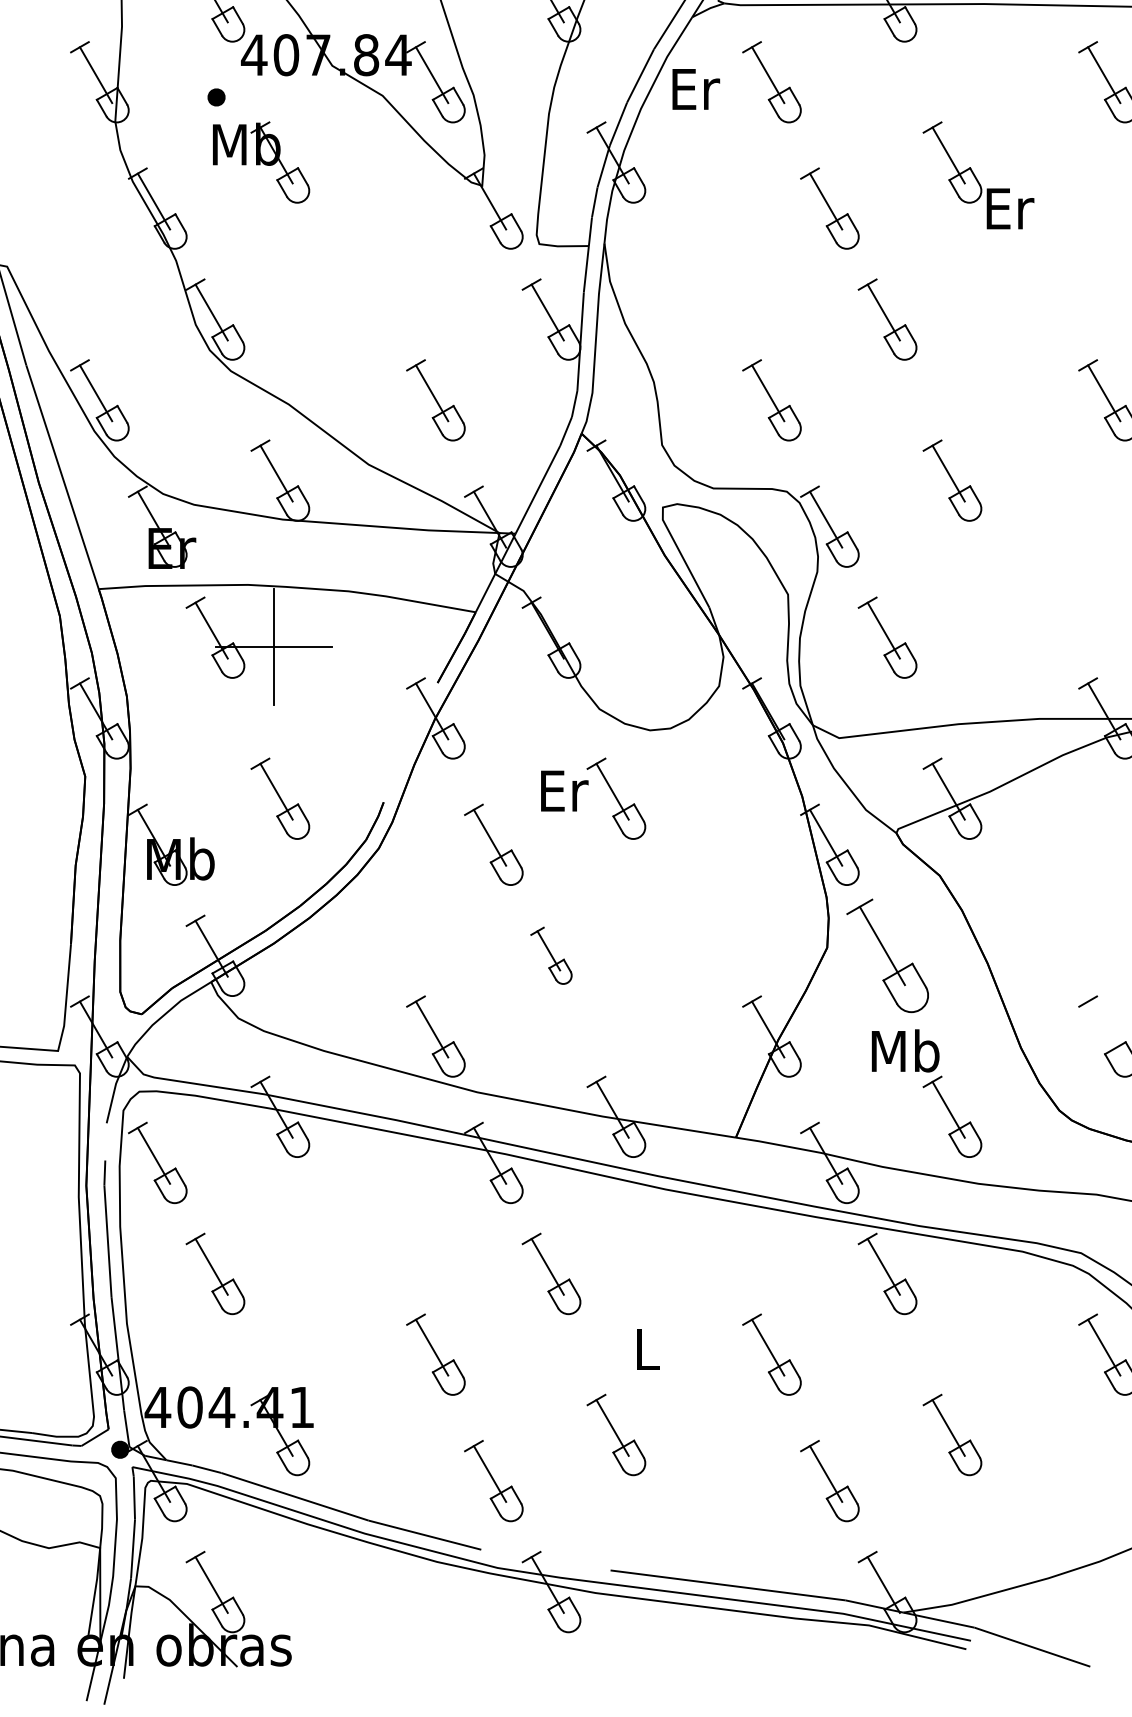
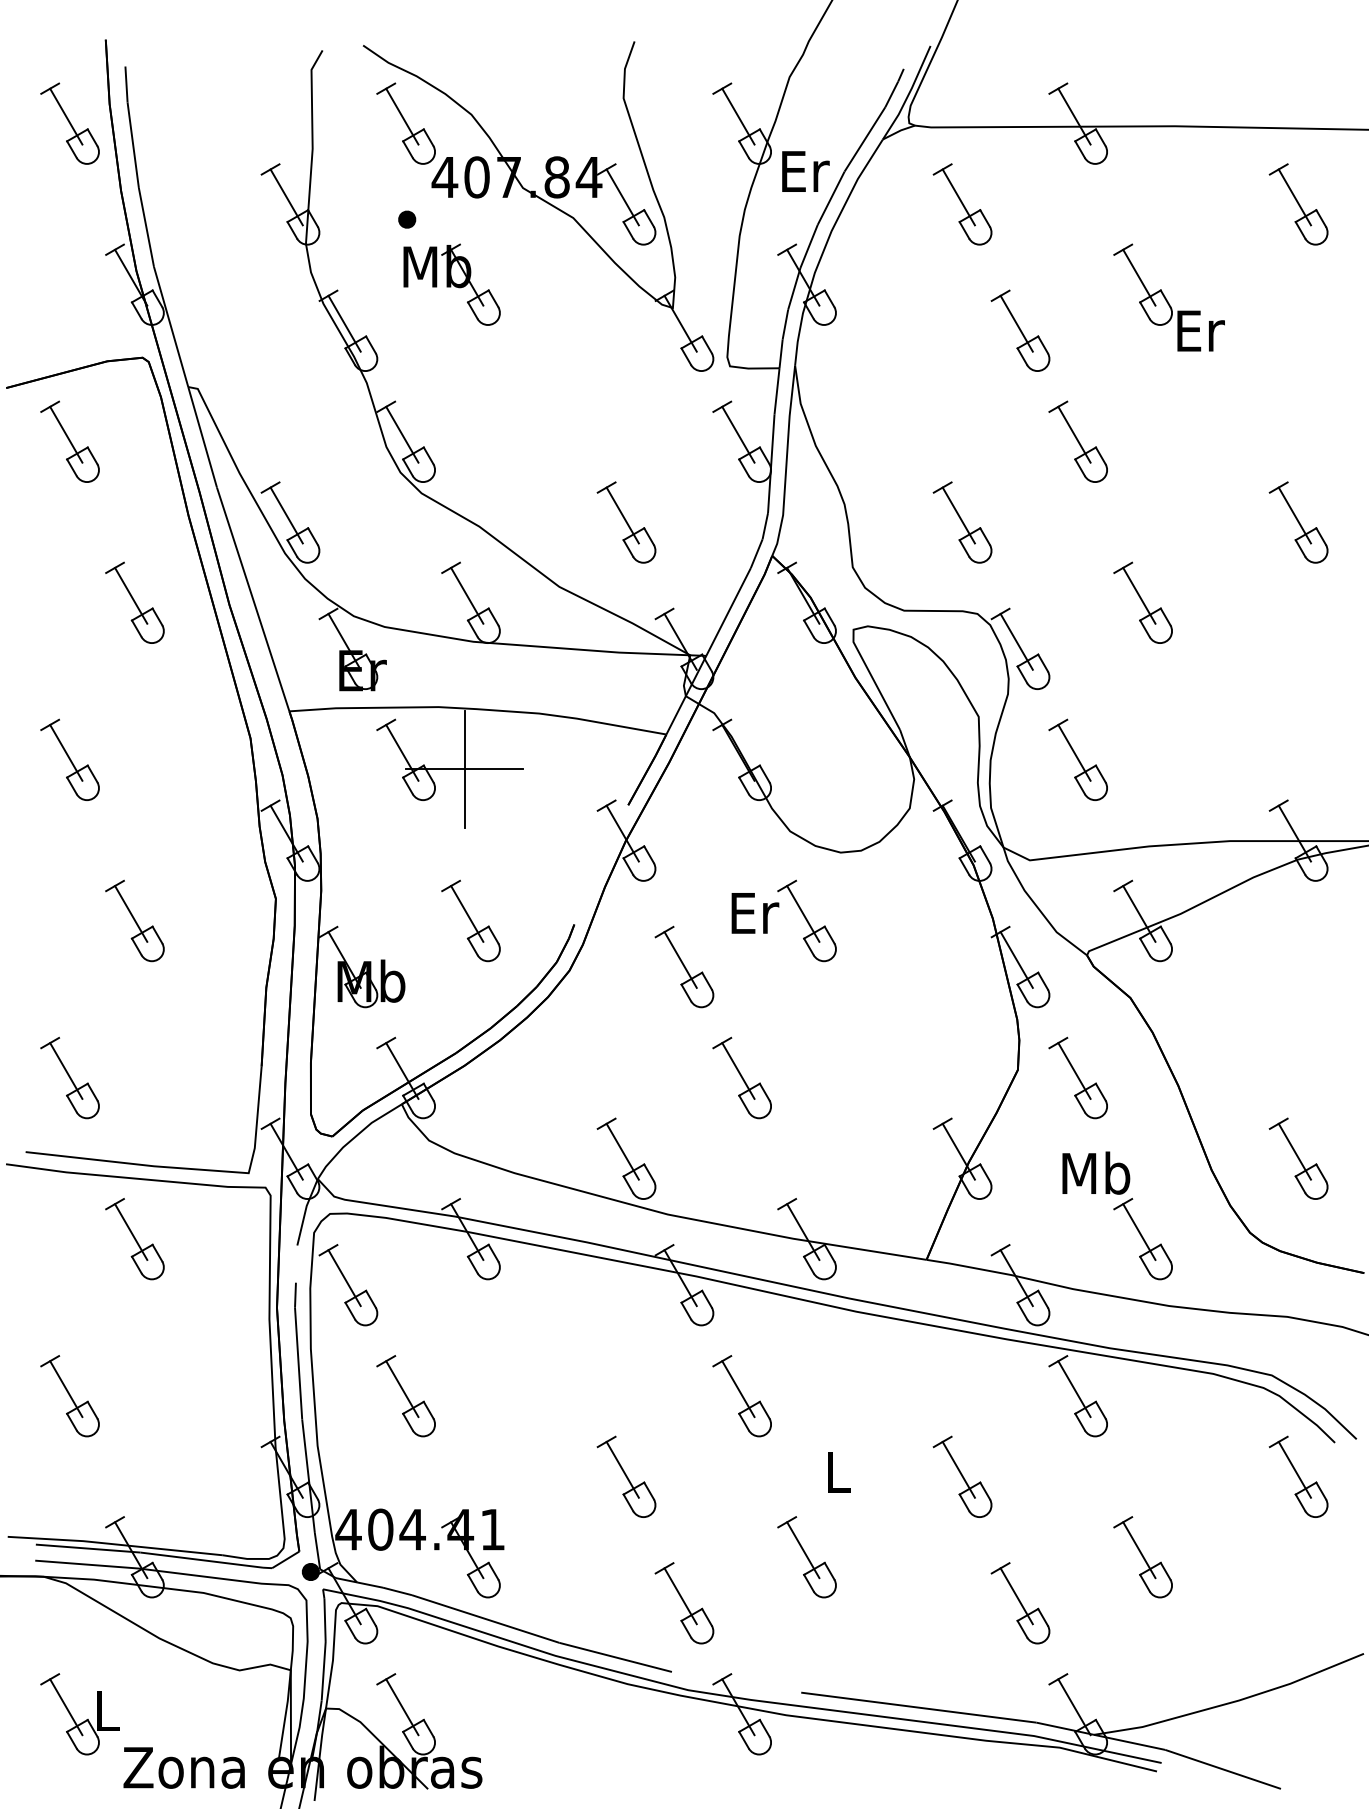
text: (695, 89) -> (805, 171), moved
part: (550, 955) -> (741, 1077), size x1.43
part: (886, 955) -> (1077, 1077), size x0.71
line: (1103, 1029) -> (1294, 1151), added

